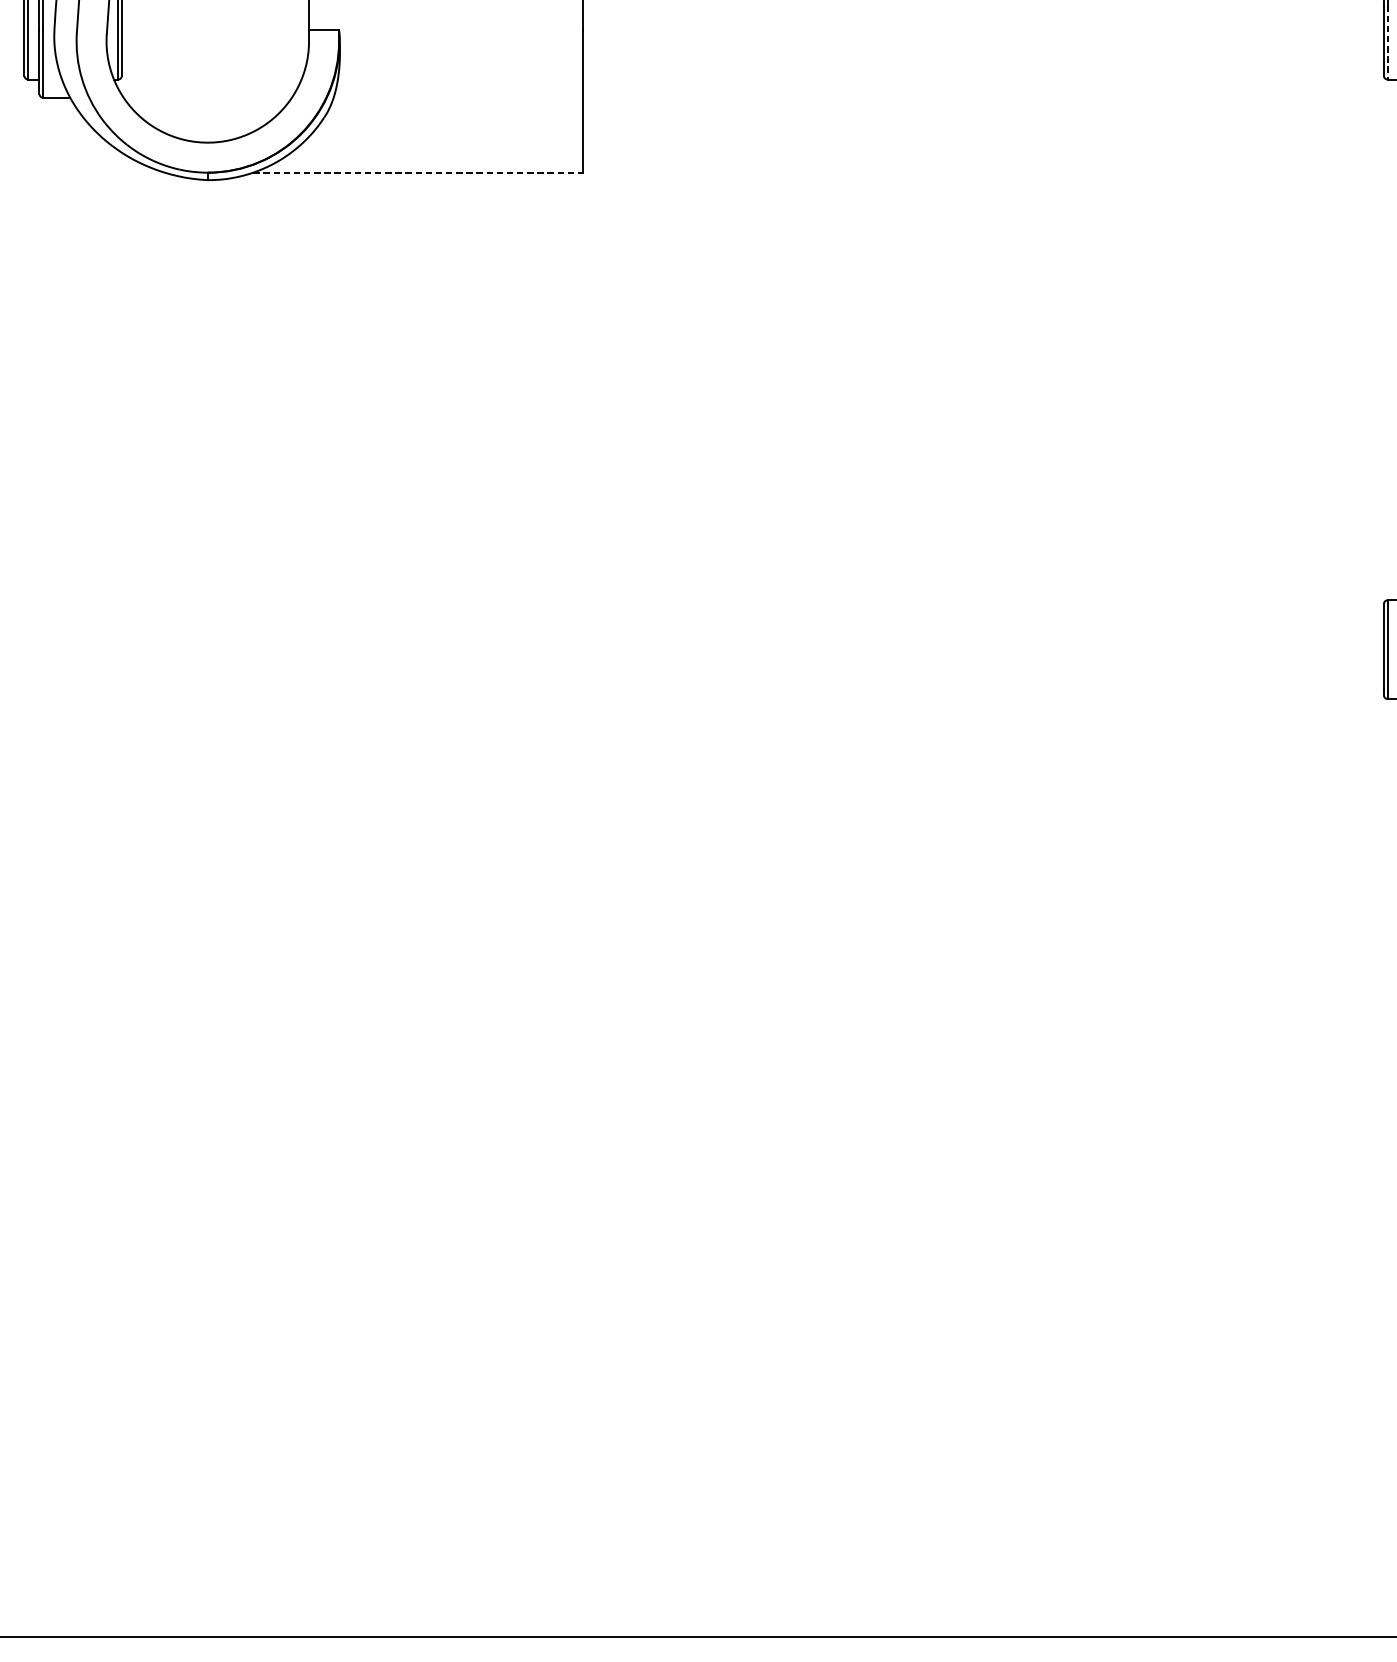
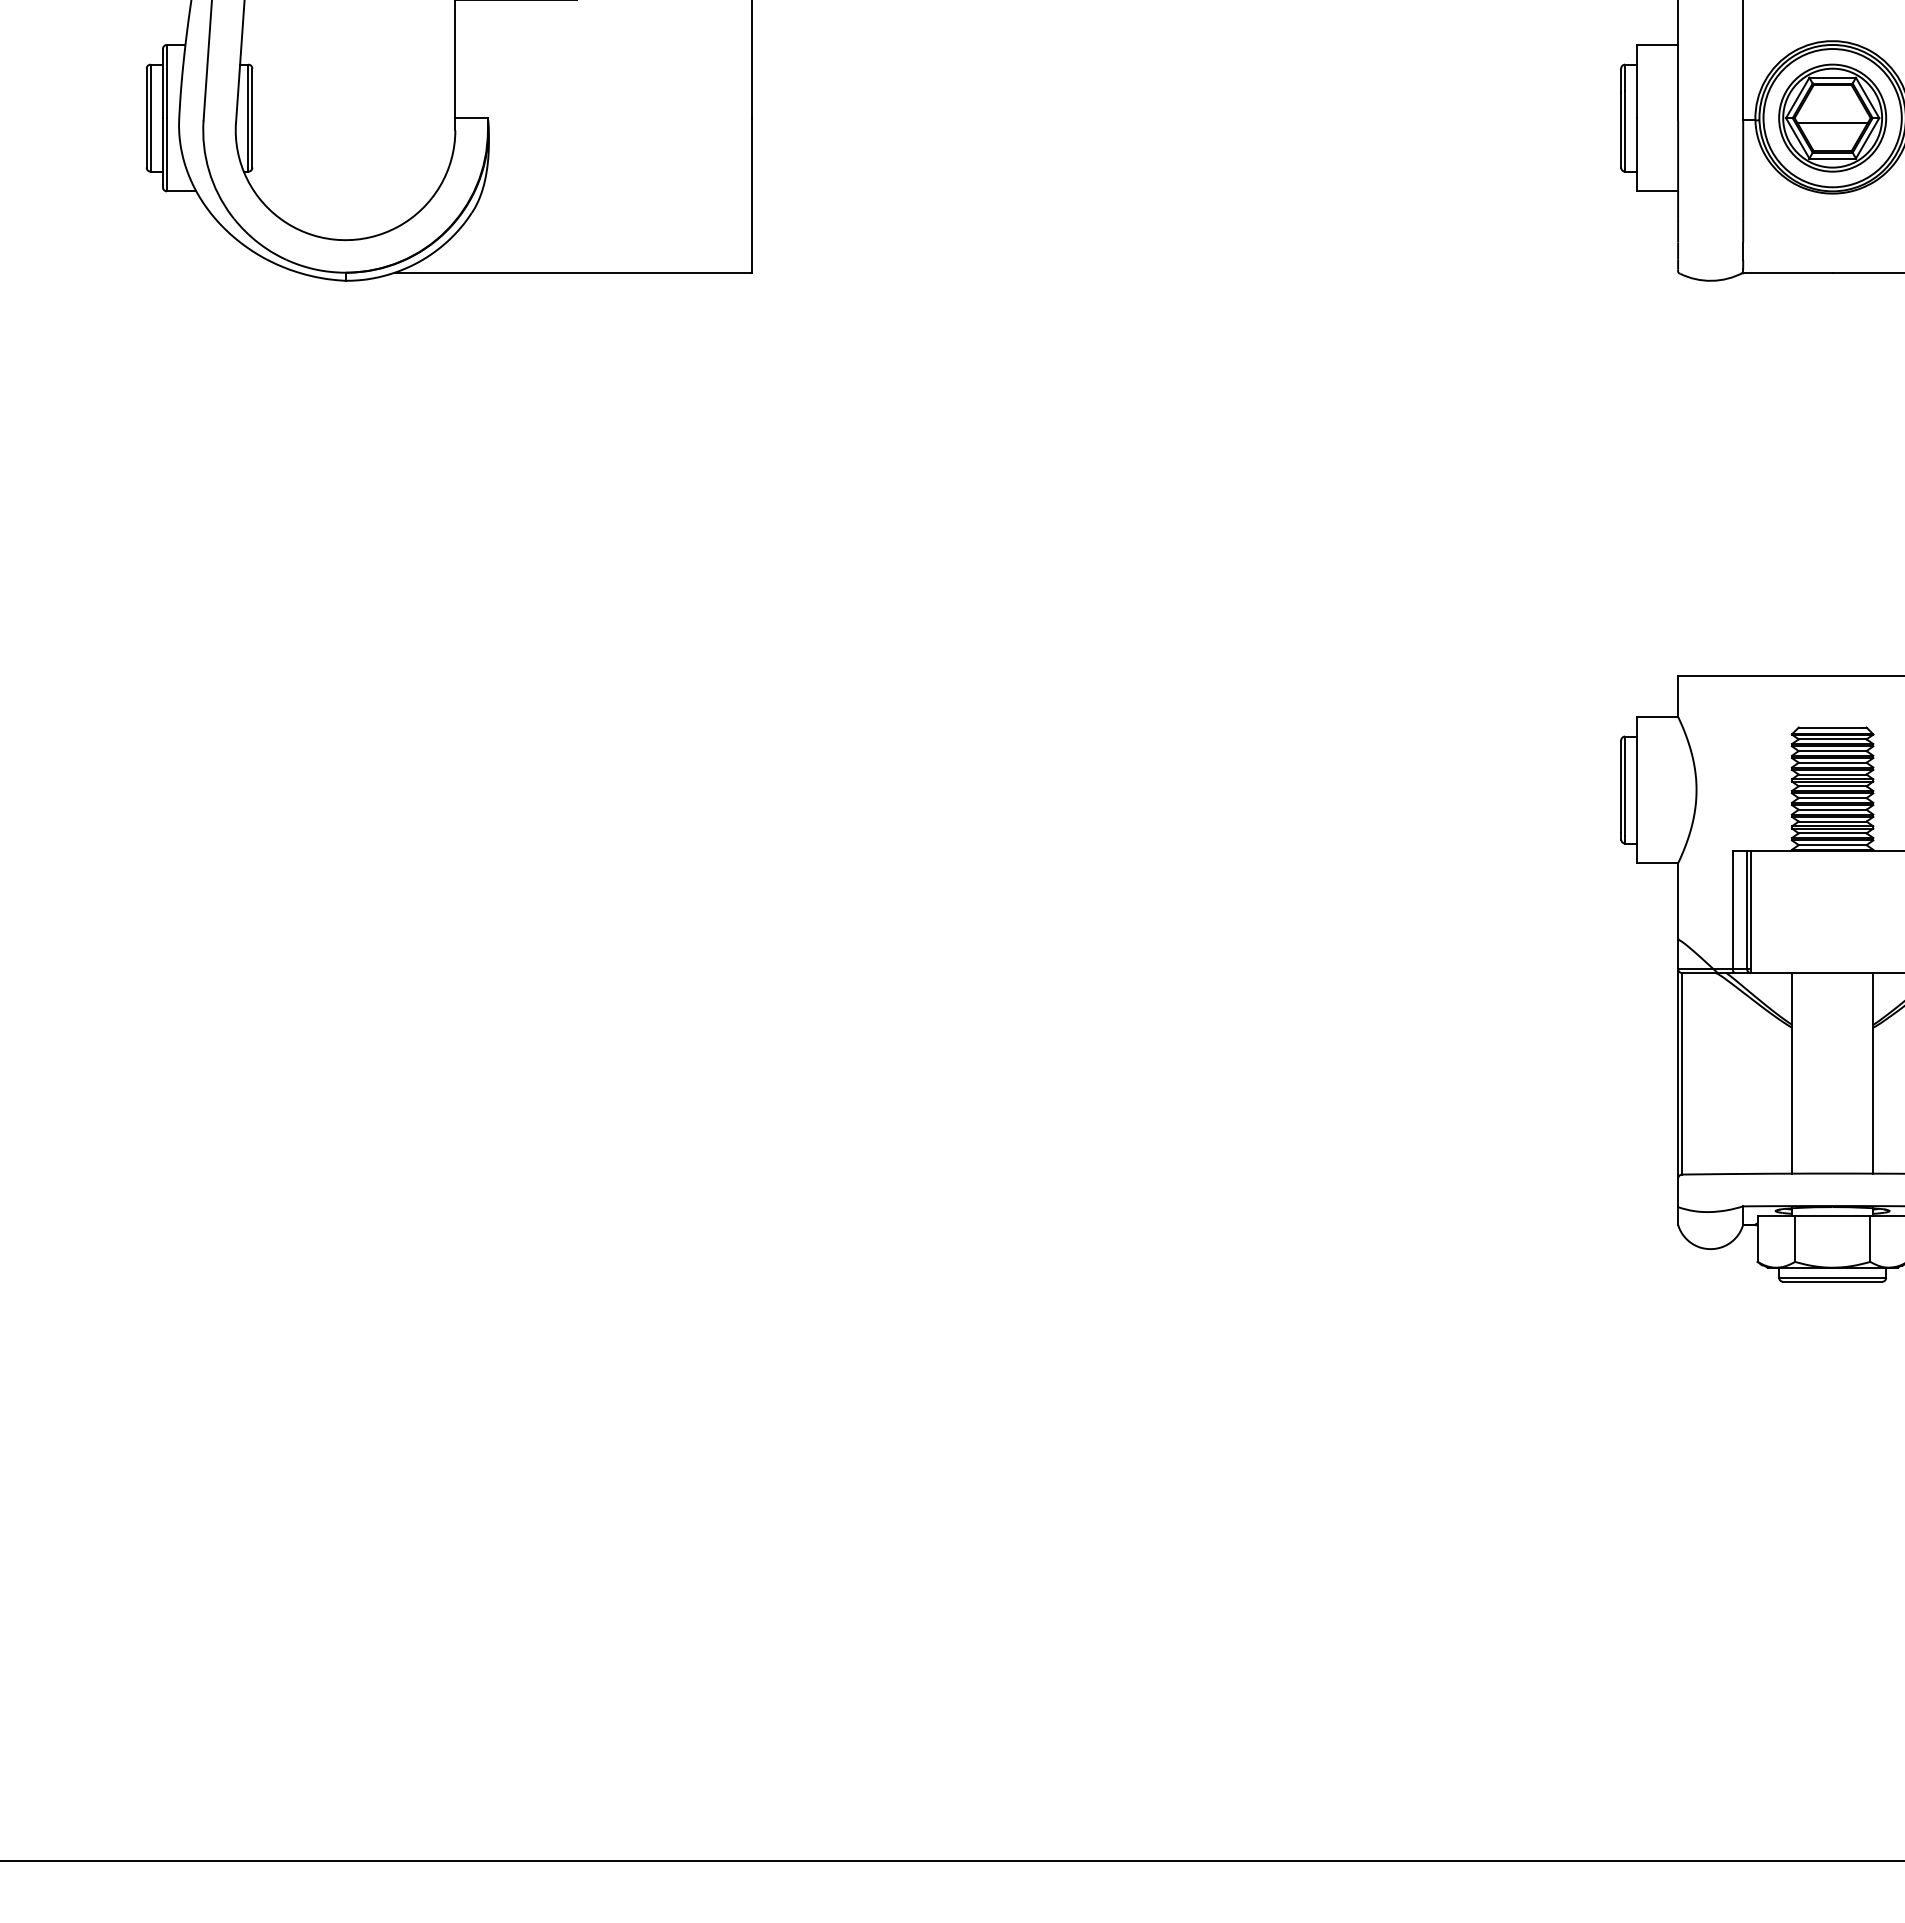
line: (1387, 43) -> (1625, 132), dashed -> solid
line: (417, 172) -> (573, 272), dashed -> solid

